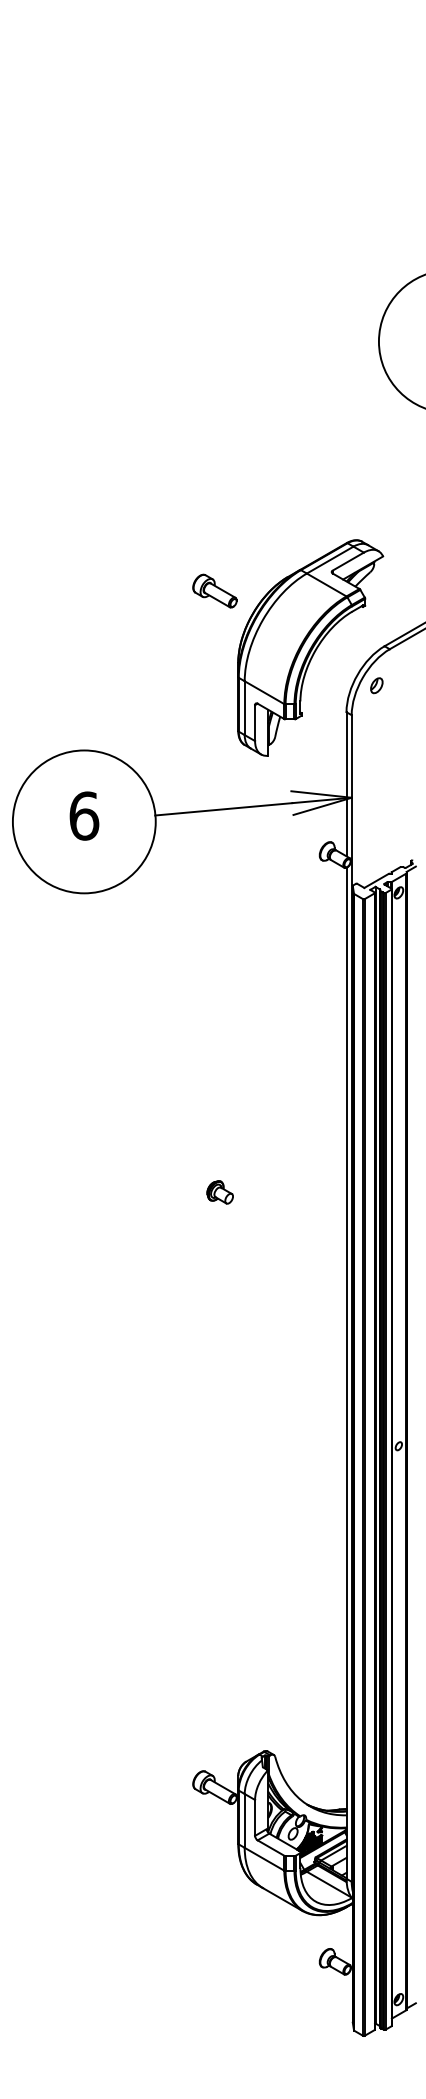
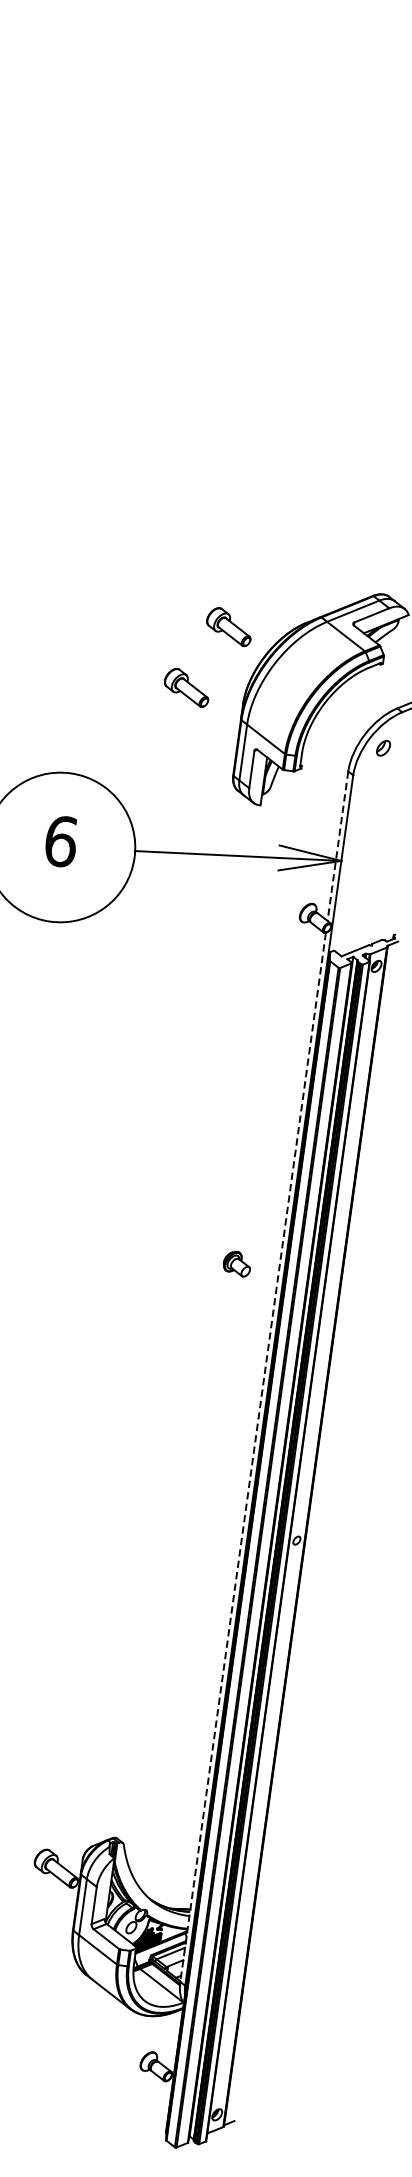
part: (182, 653) -> (186, 686), added
line: (346, 784) -> (337, 846), solid -> dashed
part: (219, 1192) -> (236, 1263), moved
line: (346, 1373) -> (253, 1457), solid -> dashed

